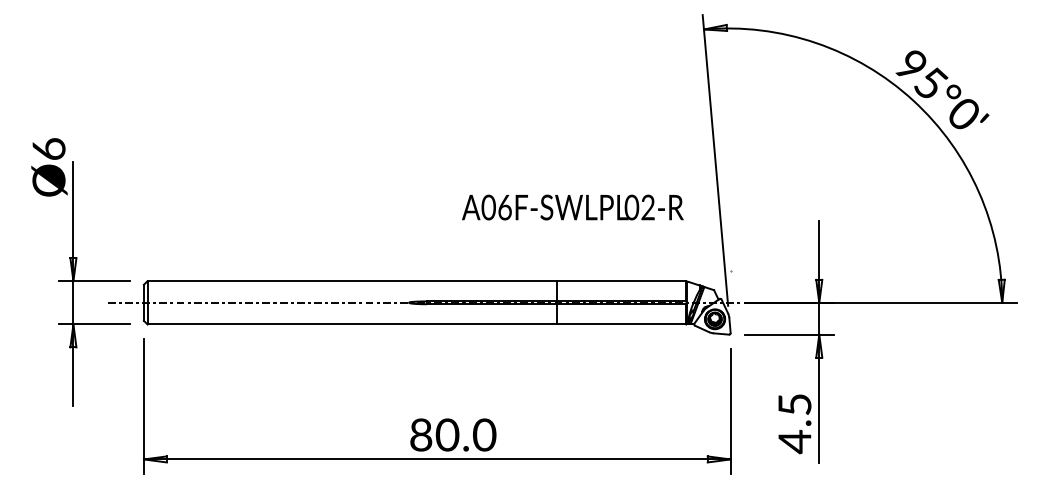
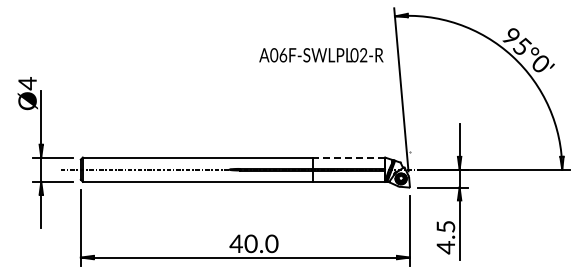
text: (48, 149) -> (27, 83), Ø6 -> Ø4
text: (573, 207) -> (321, 55), moved
line: (621, 281) -> (348, 157), solid -> dashed
text: (419, 434) -> (235, 243), 80.0 -> 40.0

